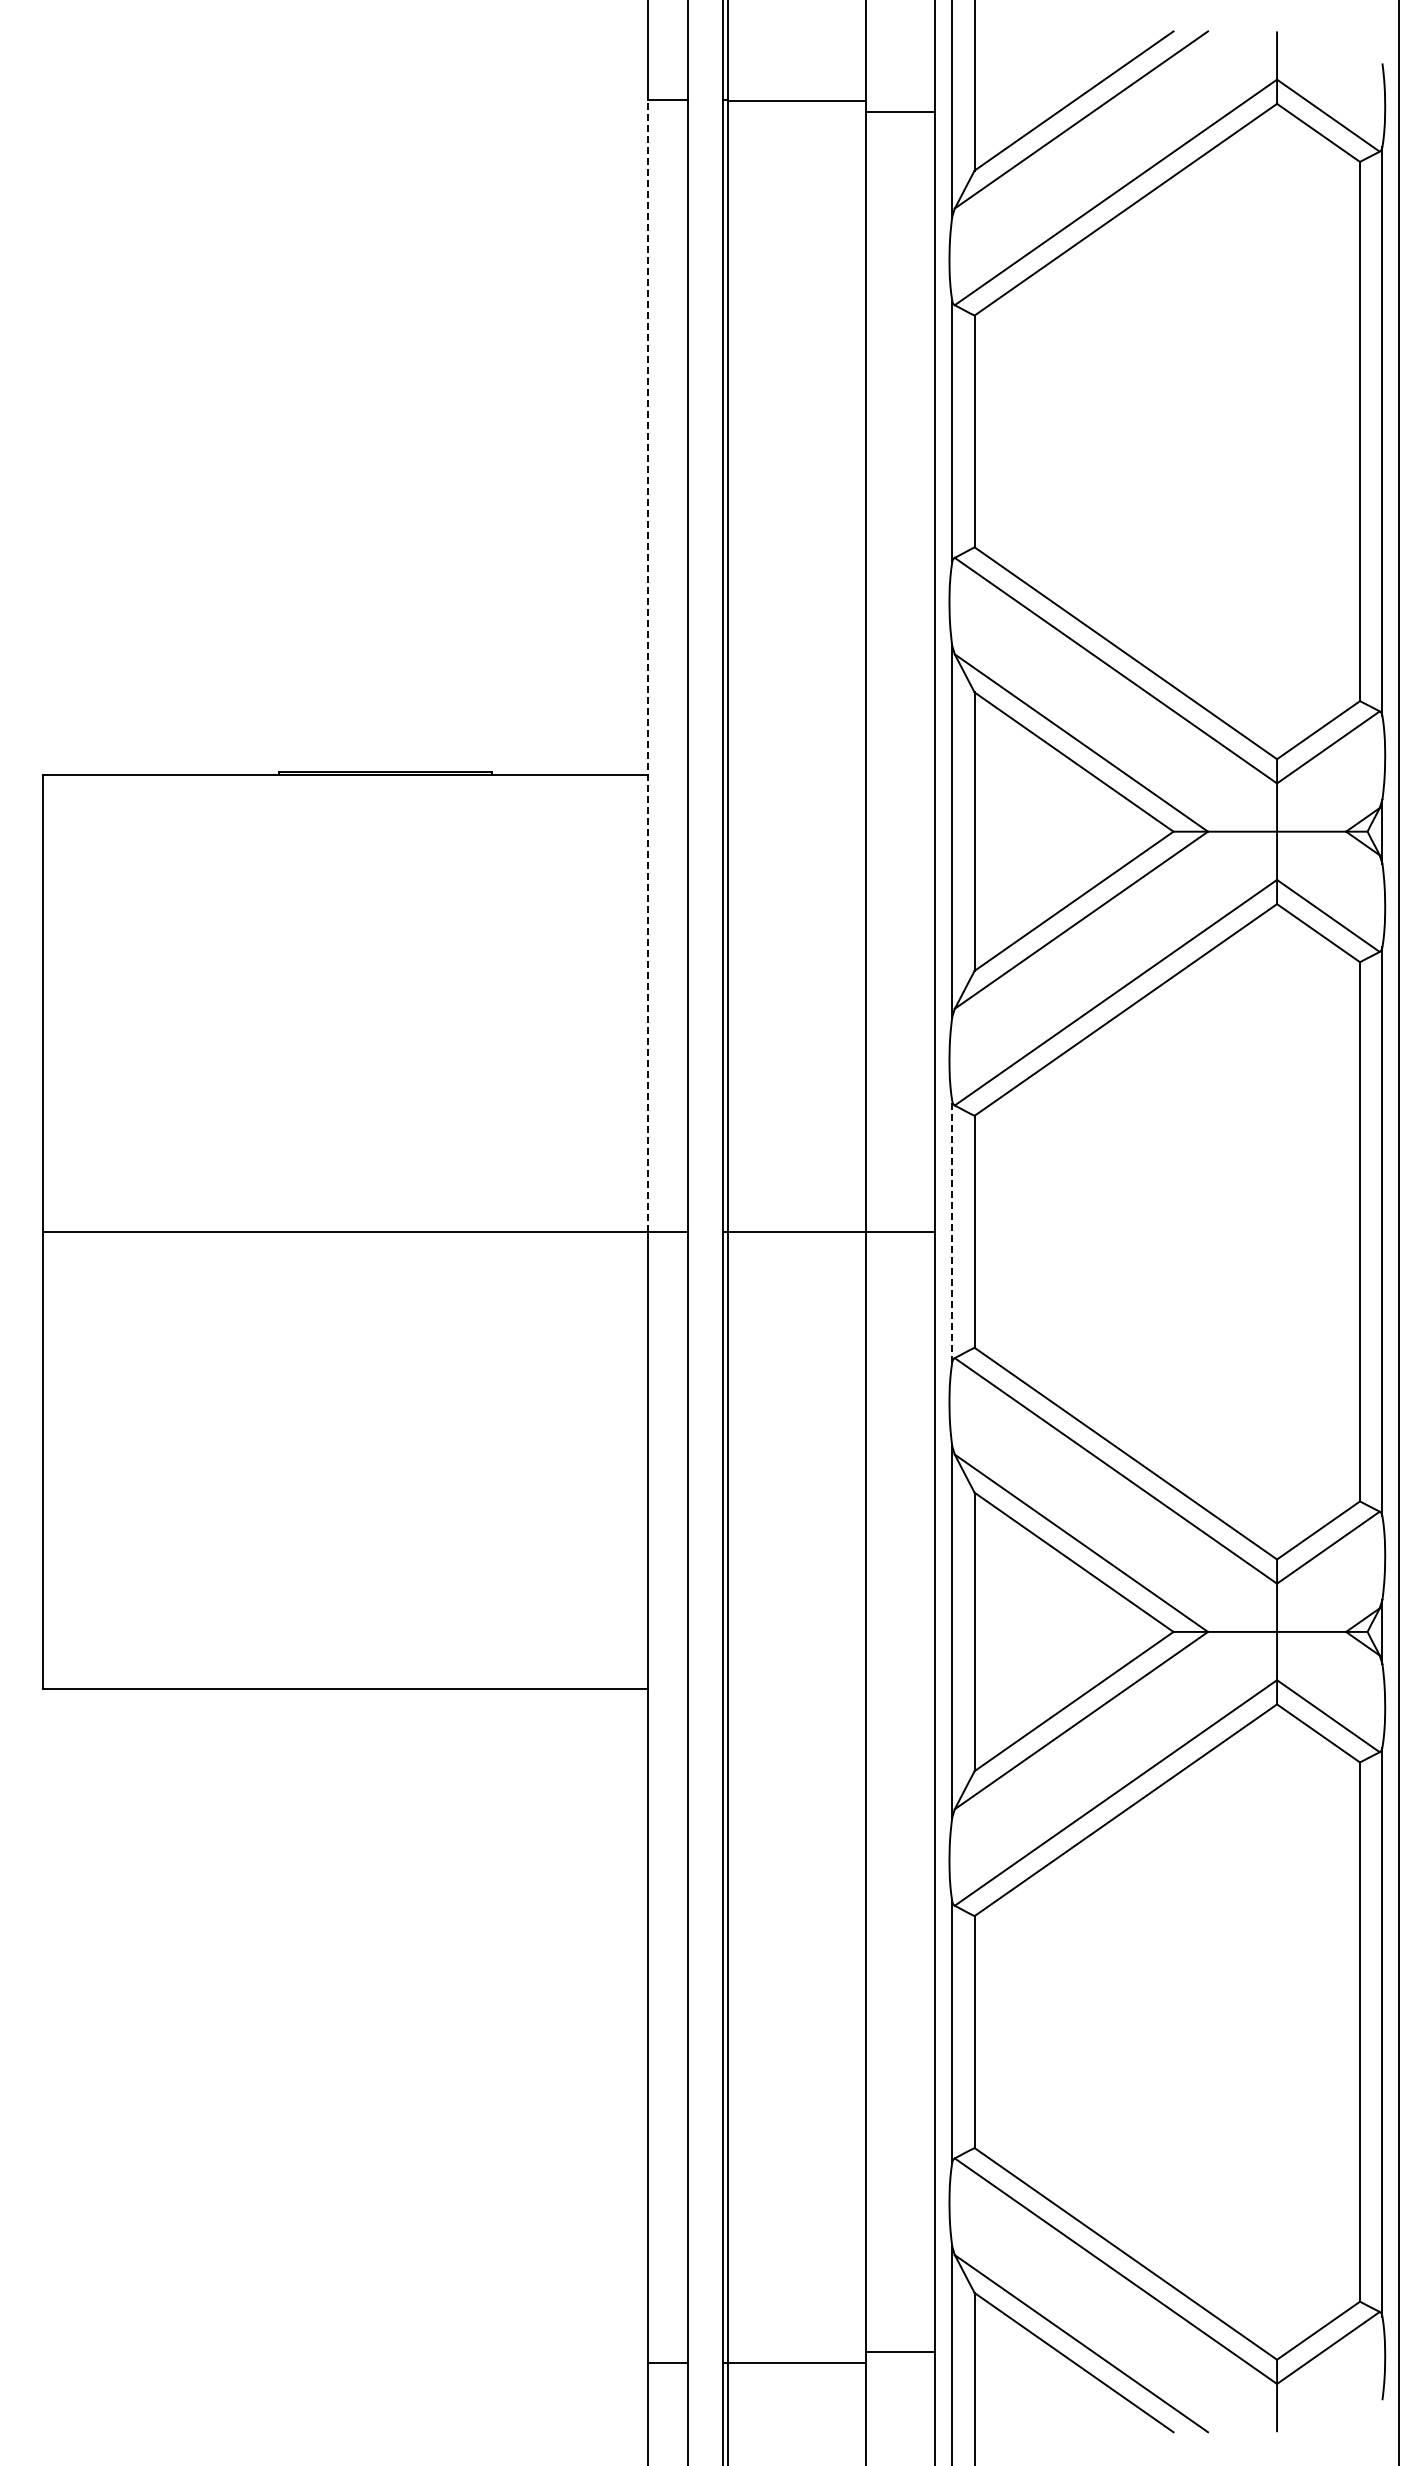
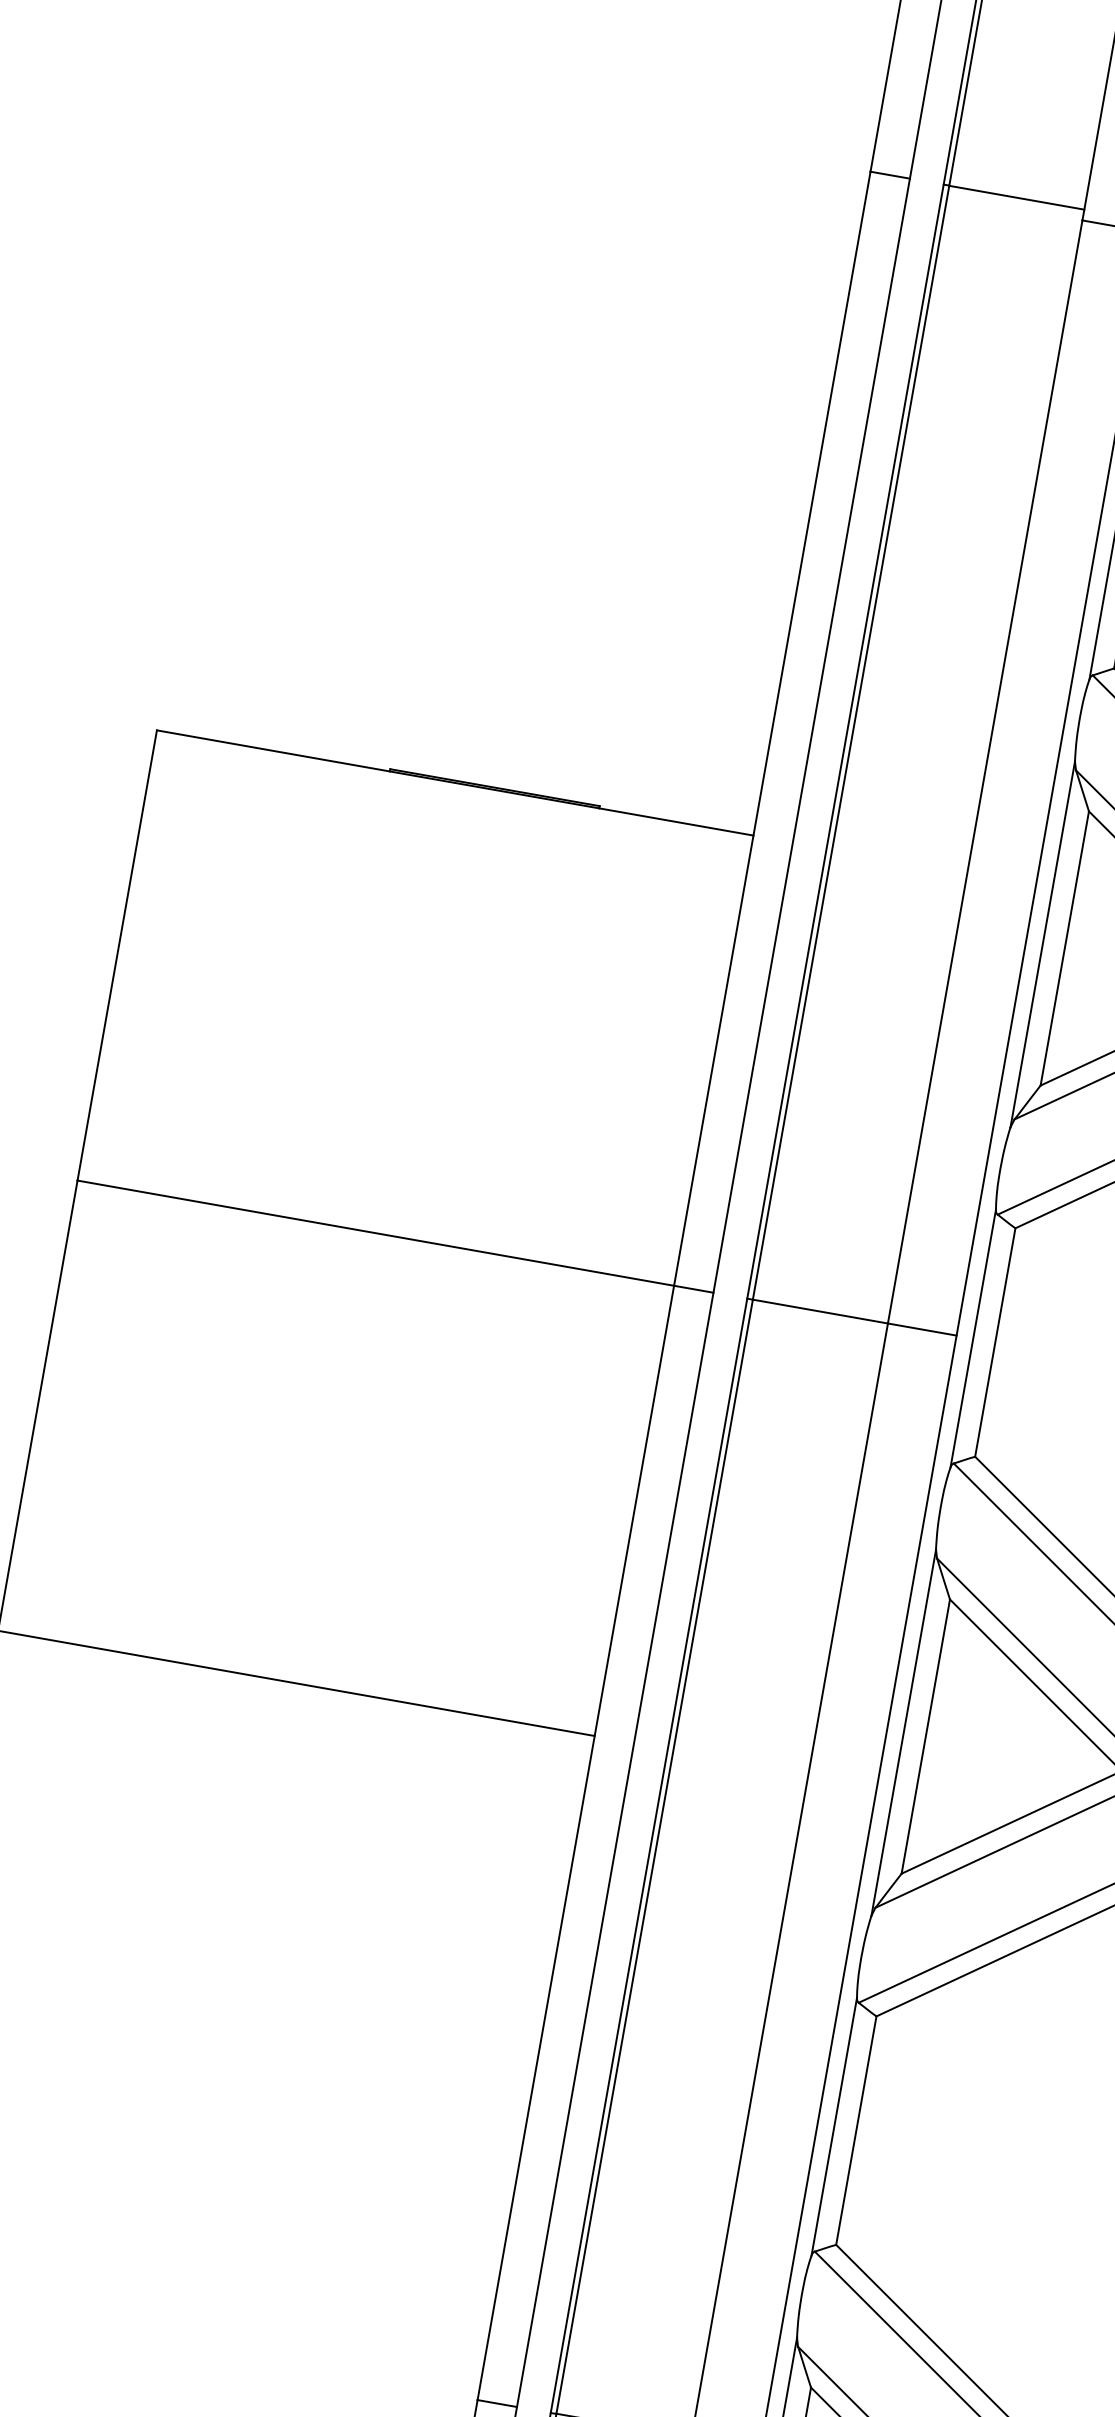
line: (648, 666) -> (772, 729), dashed -> solid
line: (952, 1231) -> (973, 1338), dashed -> solid

